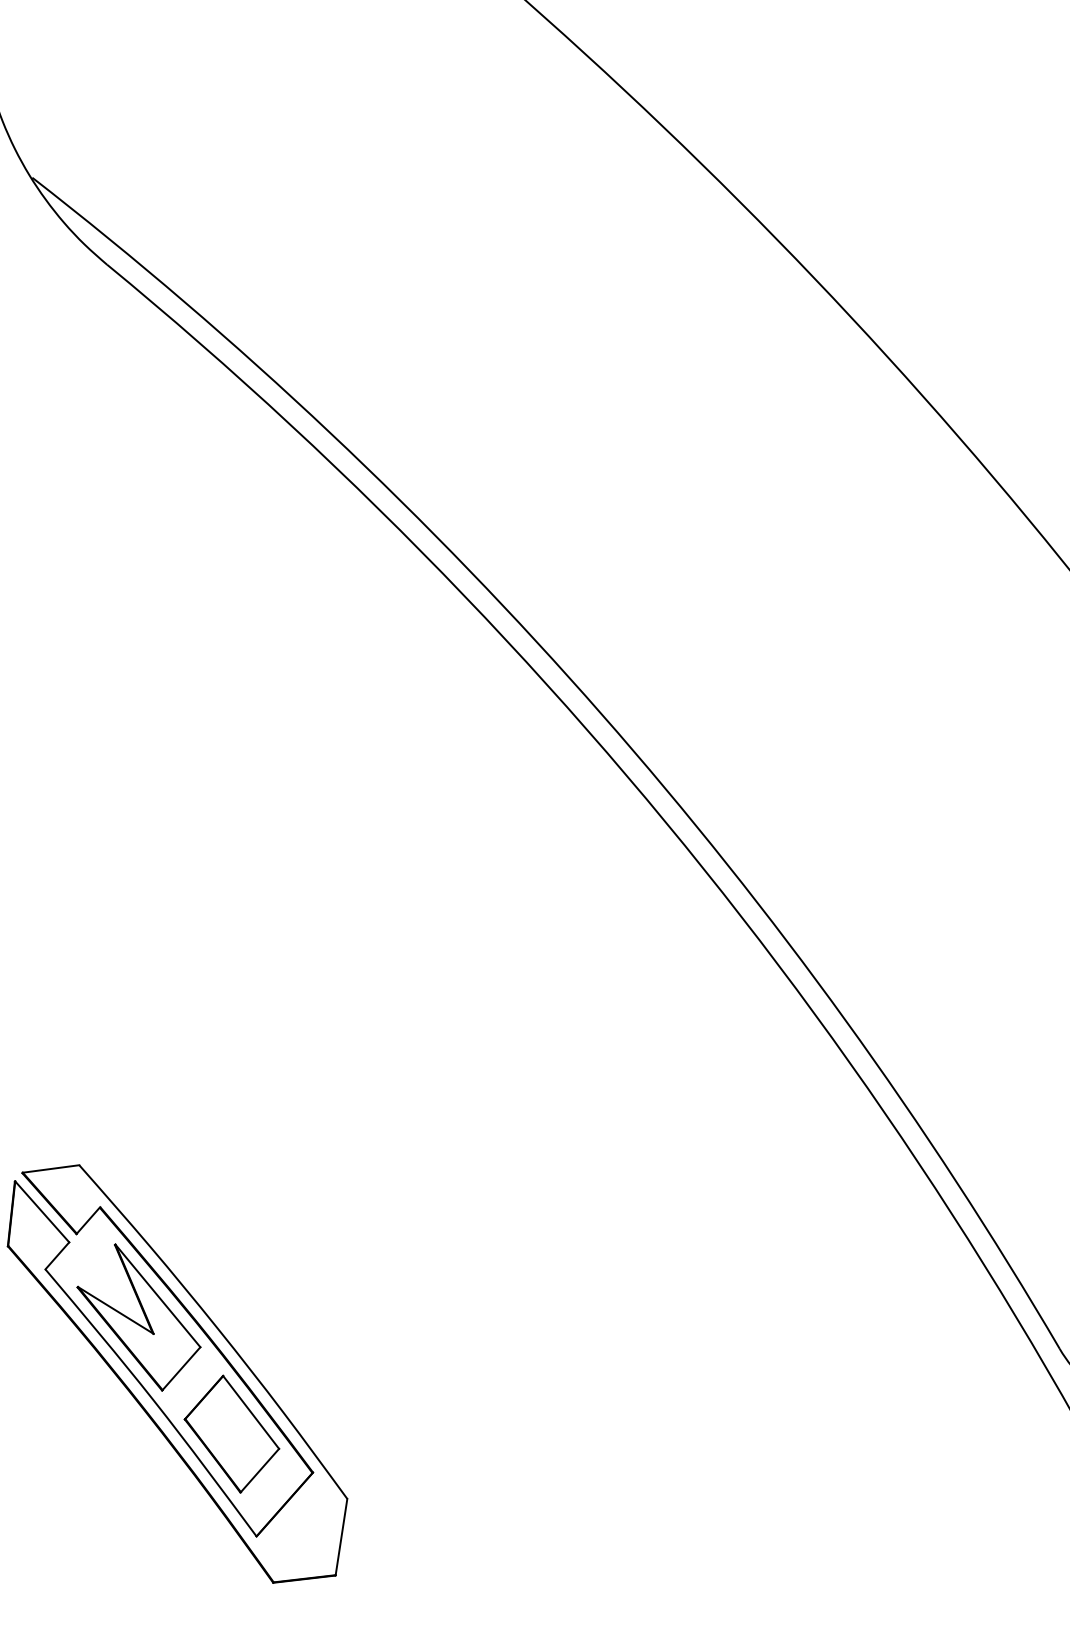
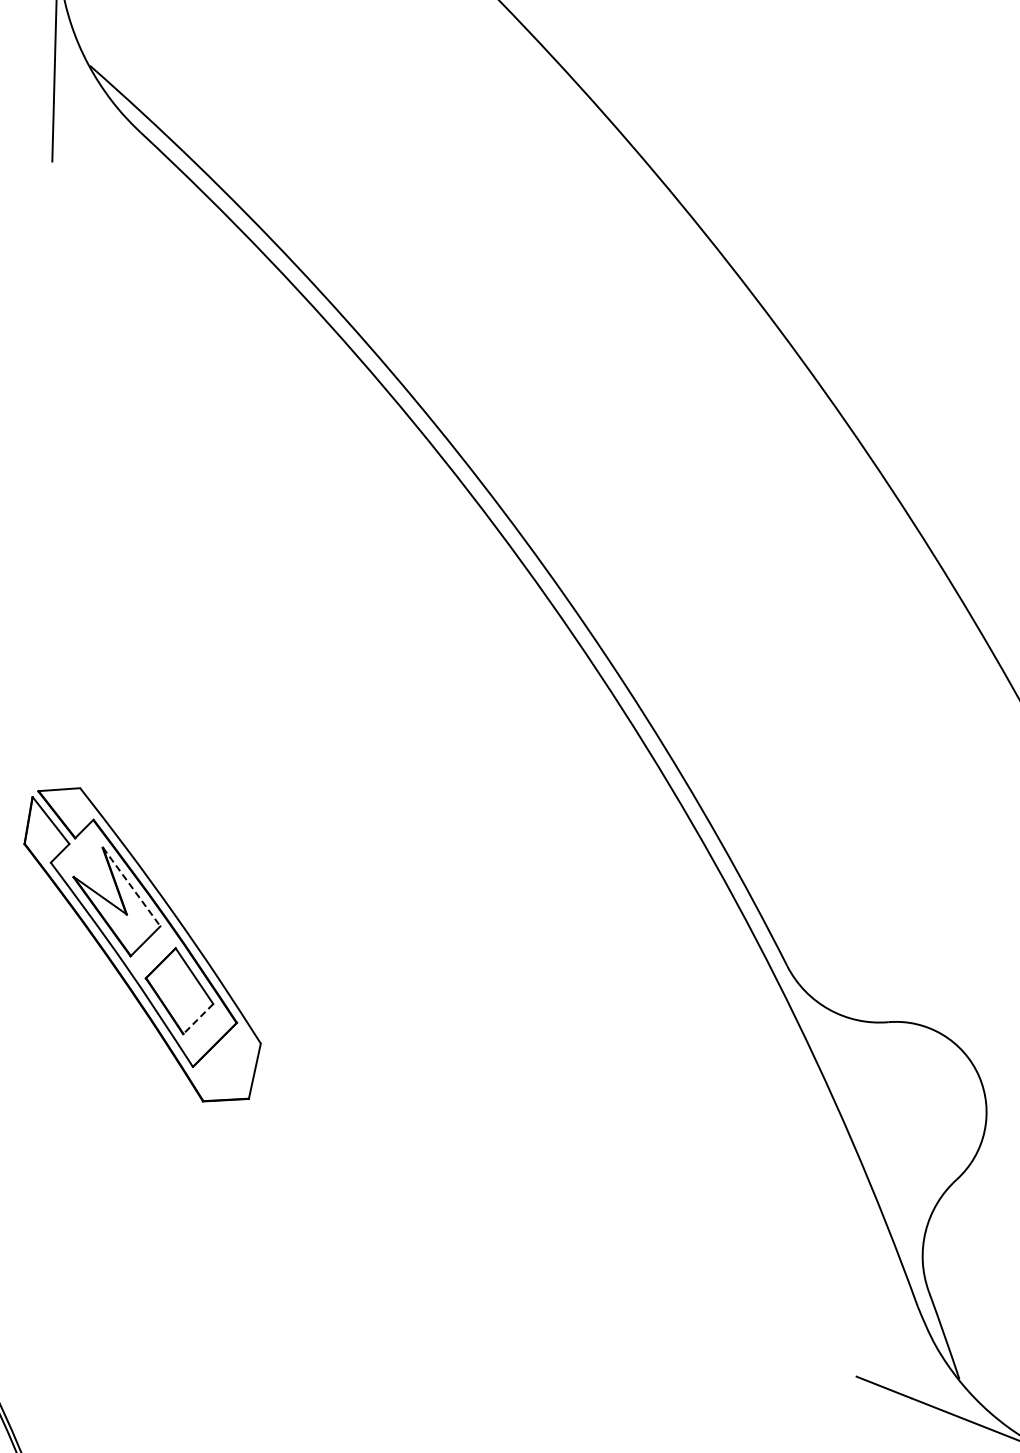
line: (157, 1296) -> (131, 887), solid -> dashed
line: (260, 1471) -> (198, 1019), solid -> dashed

